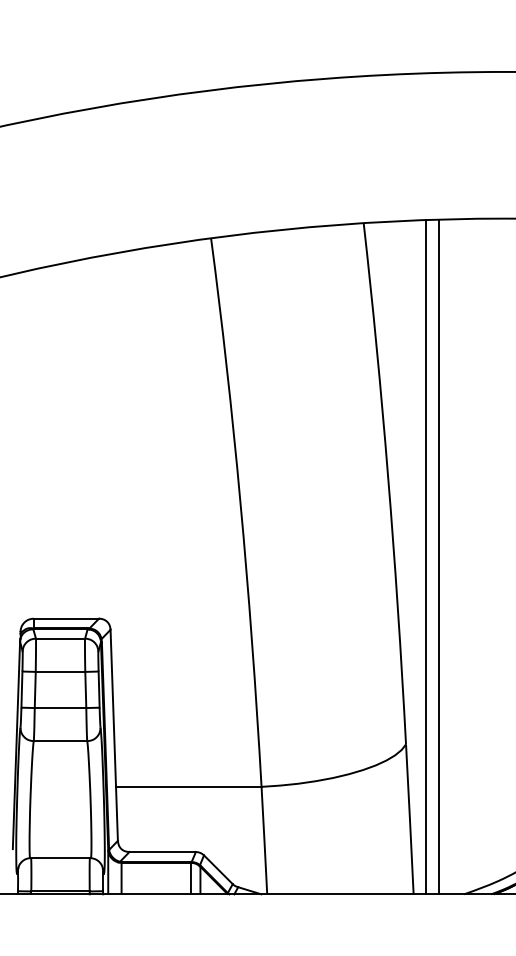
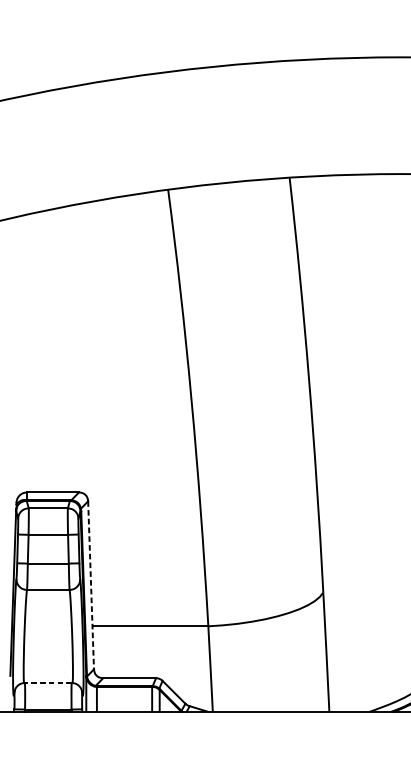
line: (439, 556) -> (349, 442), removed
line: (425, 557) -> (338, 443), removed
line: (114, 735) -> (91, 585), solid -> dashed
line: (60, 858) -> (48, 683), solid -> dashed

